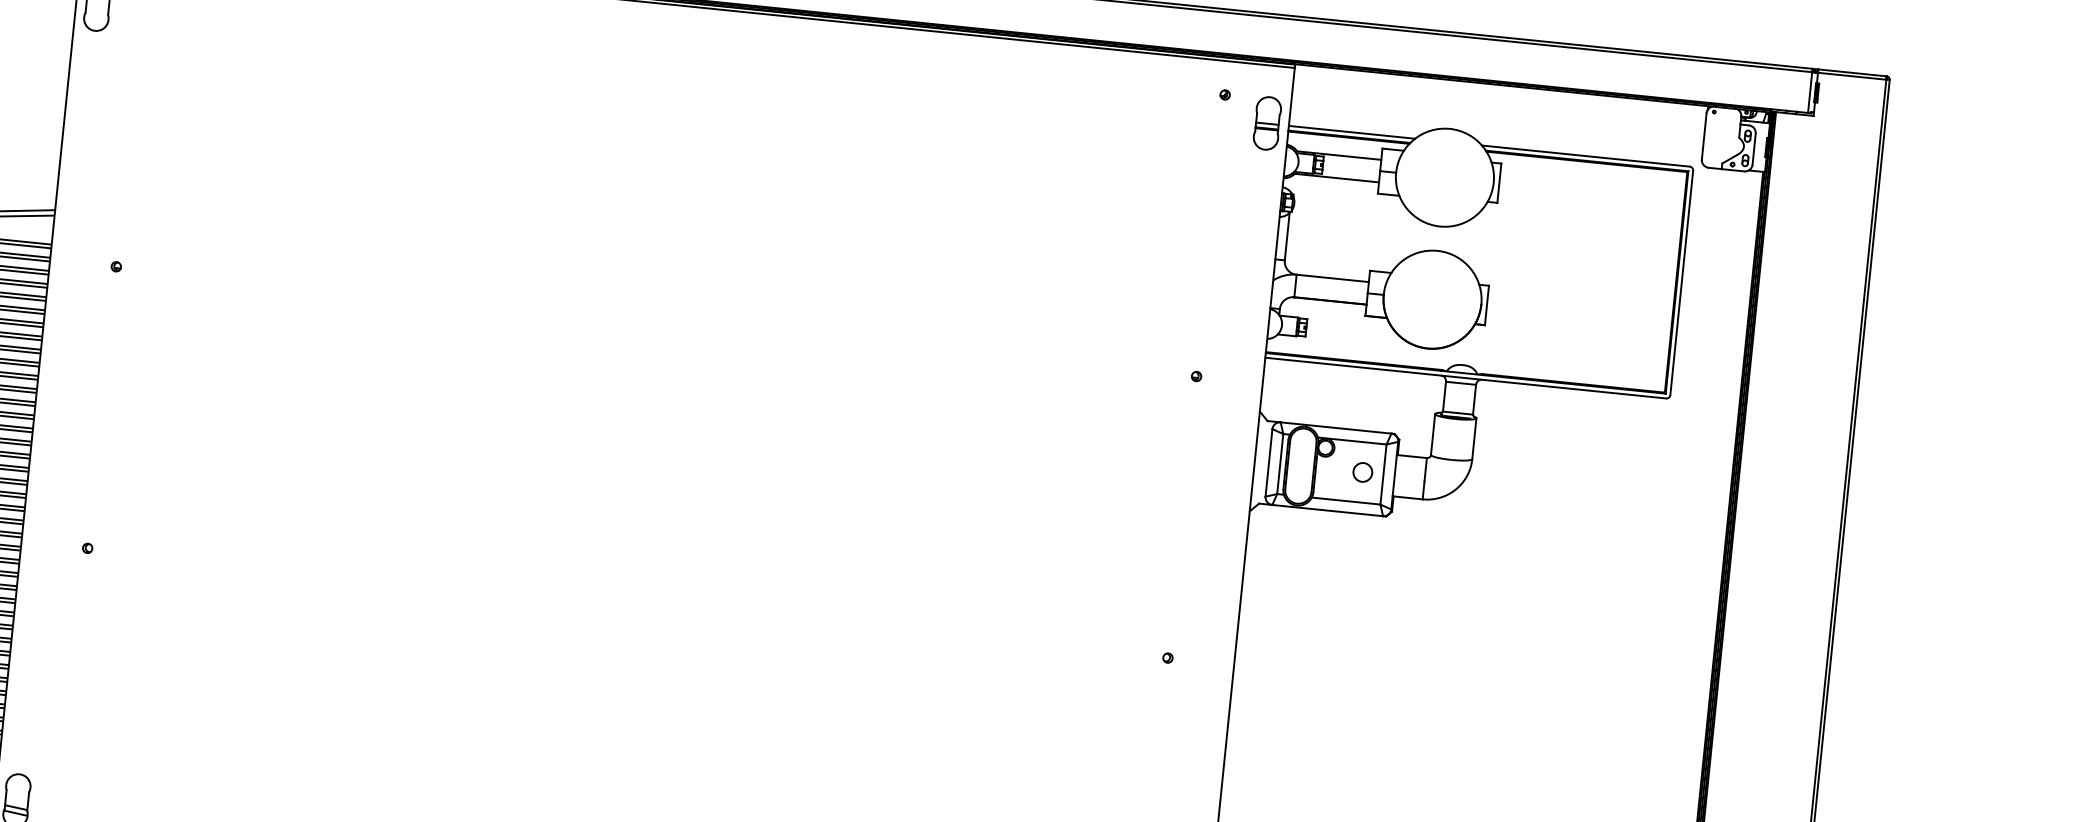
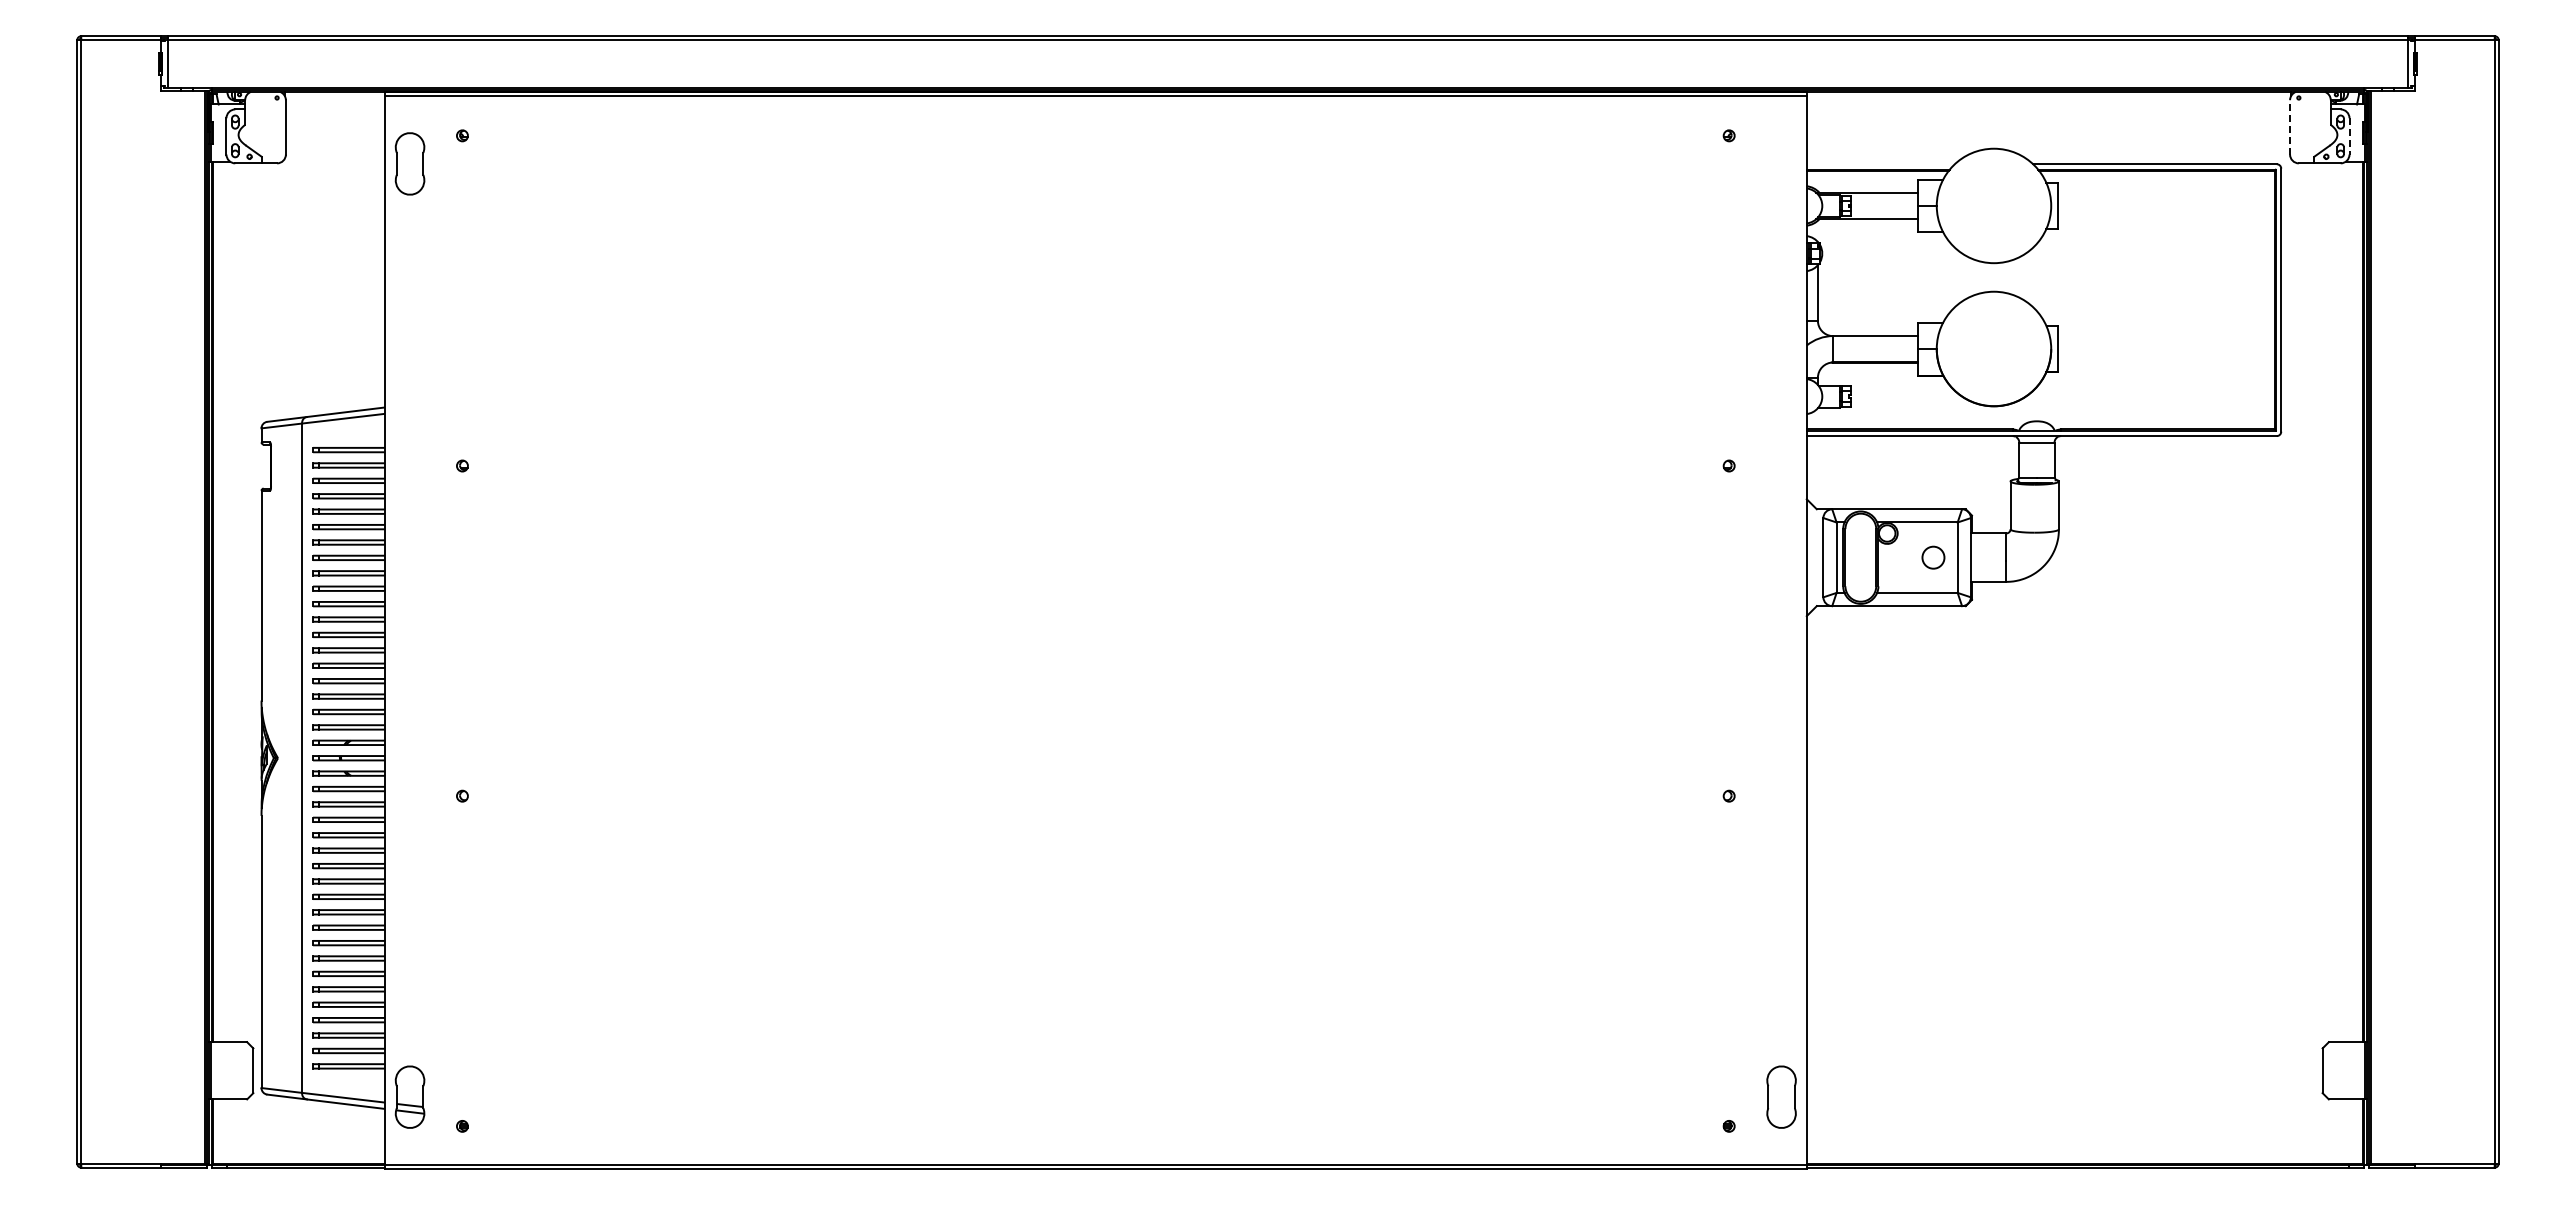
part: (1267, 123) -> (1781, 163), removed
line: (1351, 132) -> (1880, 164), removed
line: (1704, 135) -> (2290, 126), solid -> dashed
line: (1754, 149) -> (2349, 136), solid -> dashed

